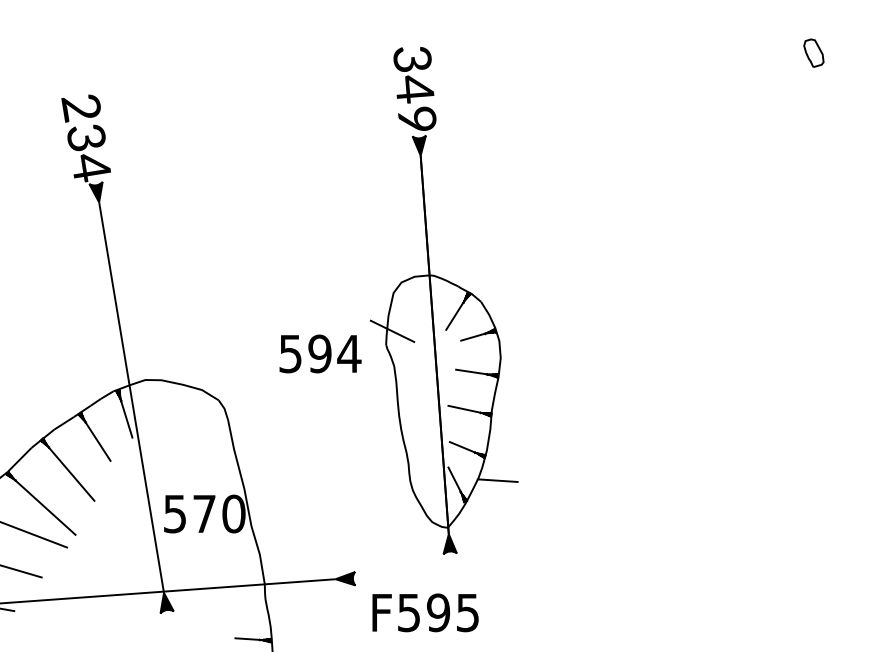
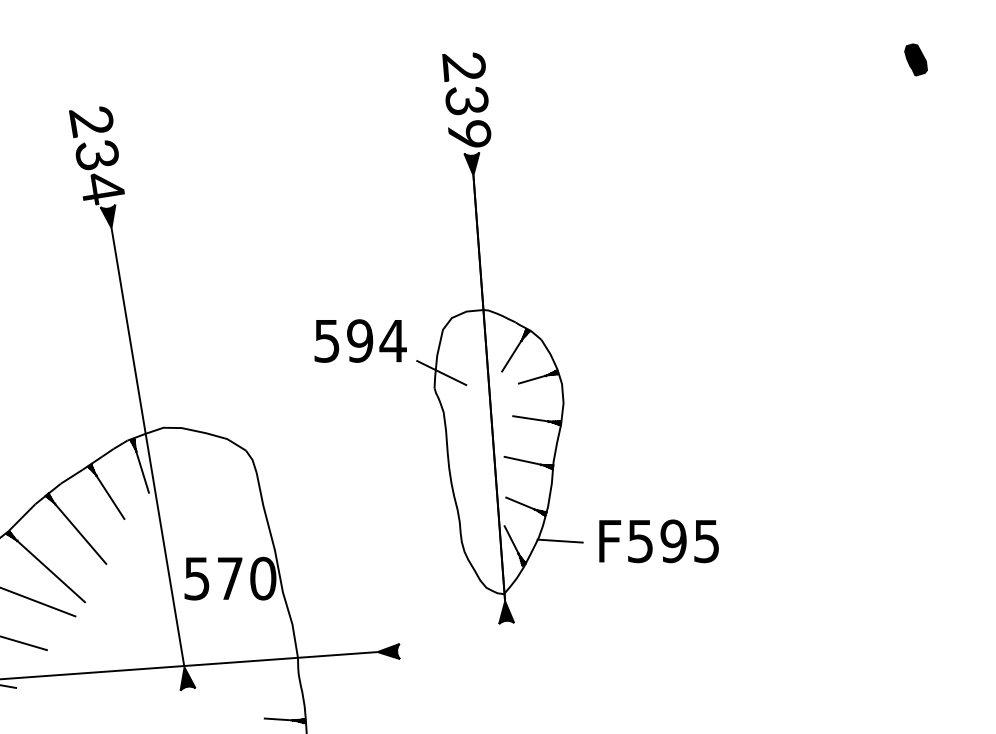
fill: (813, 53) -> (915, 60), added
text: (413, 74) -> (465, 83), 349 -> 239
text: (320, 353) -> (360, 340), moved
text: (425, 612) -> (658, 540), moved

